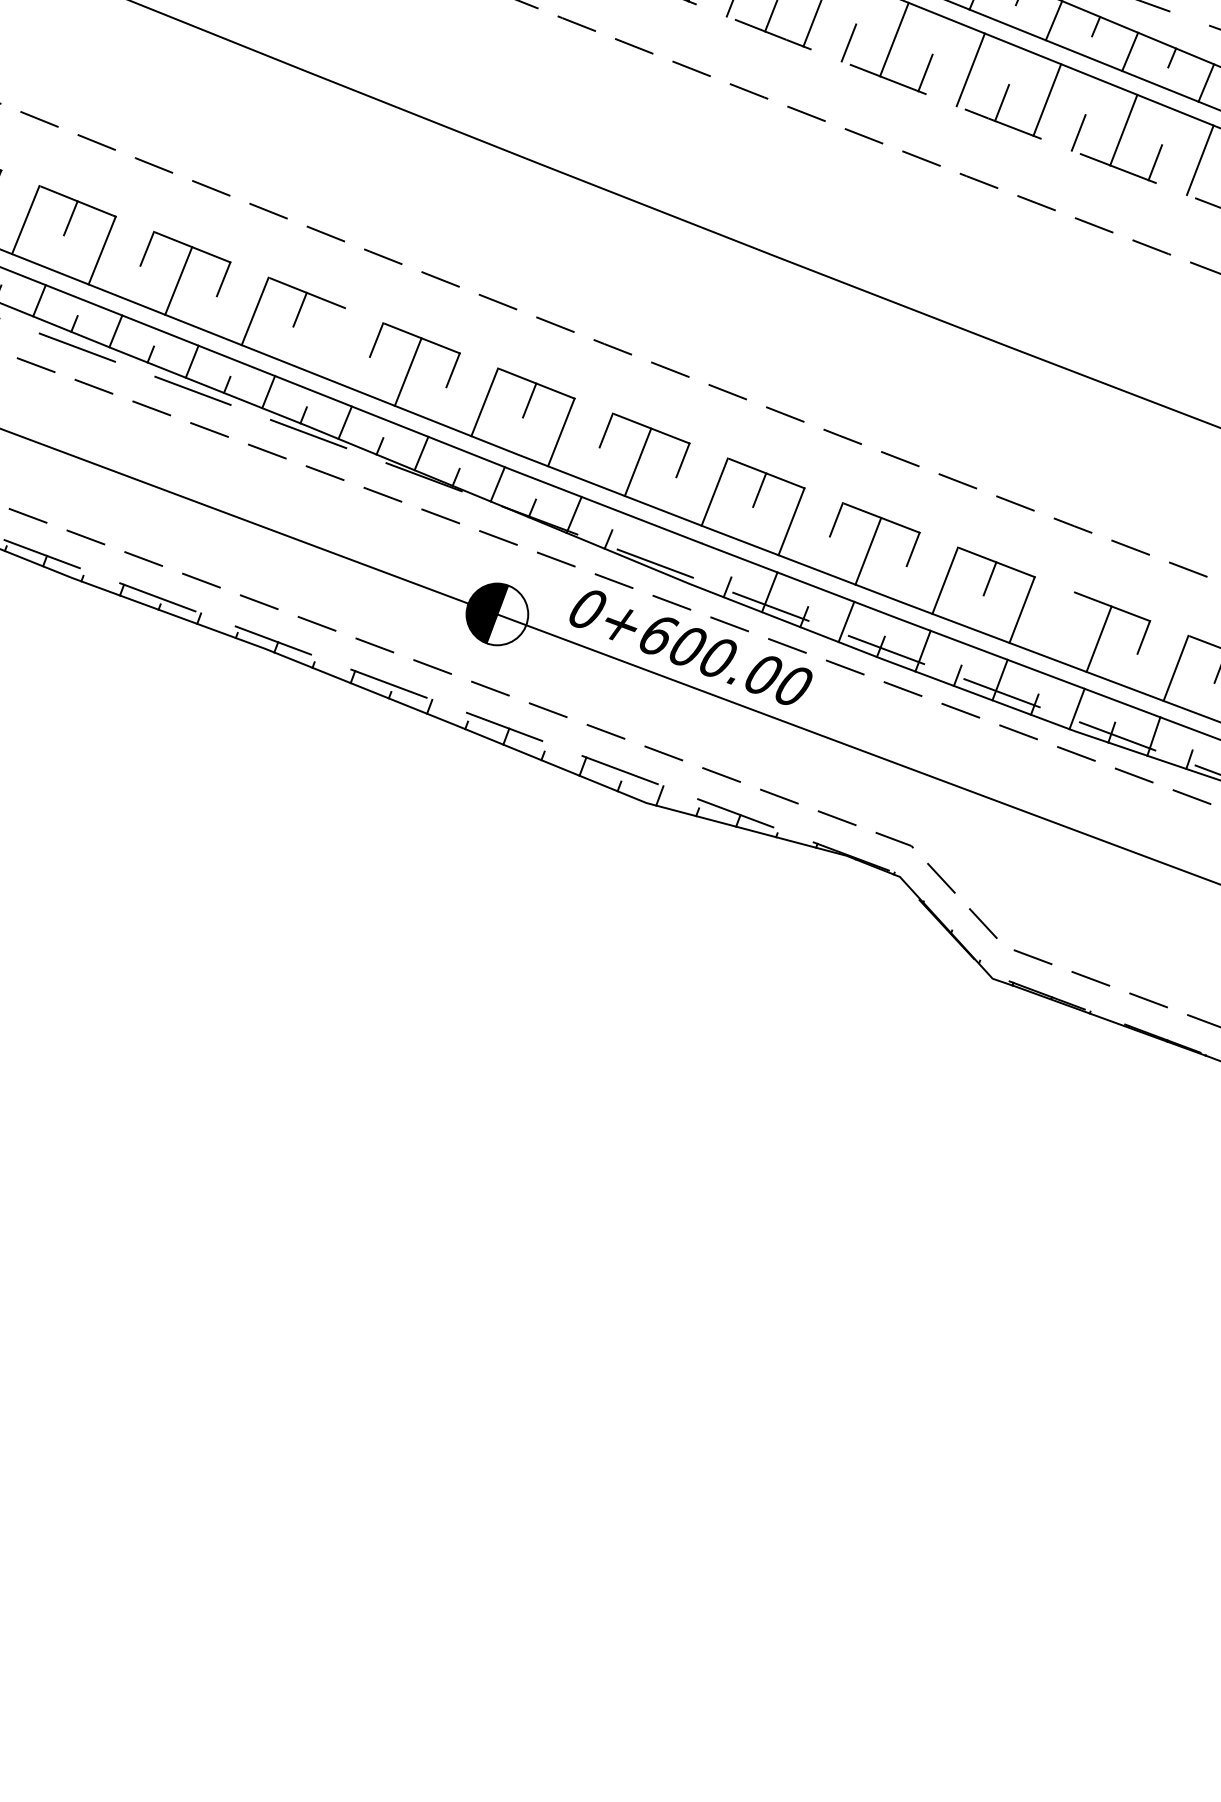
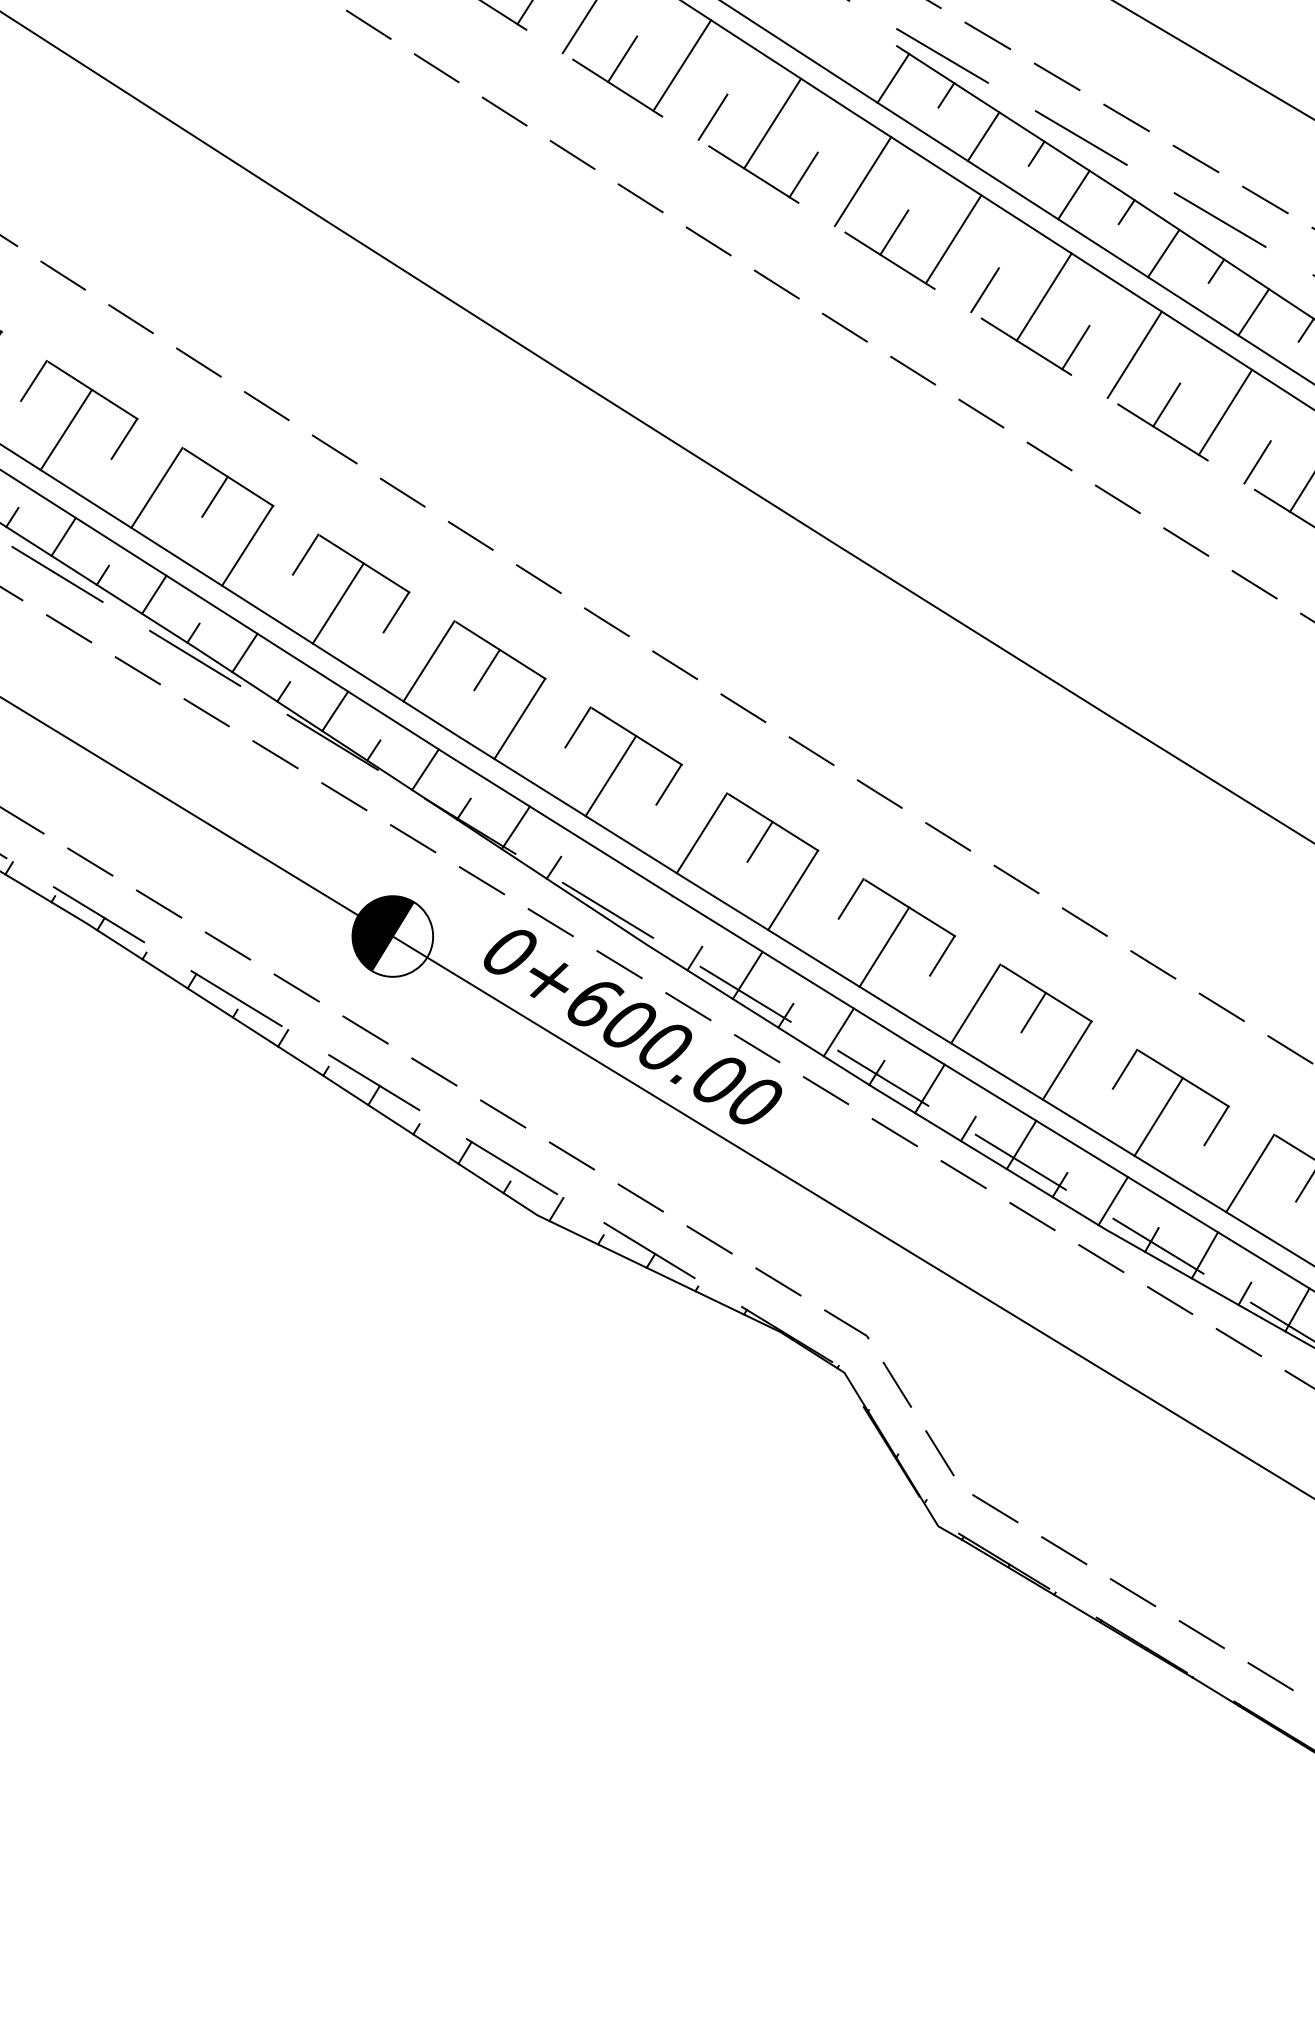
line: (331, 341) -> (247, 545), added
line: (1066, 607) -> (1124, 1068), added

